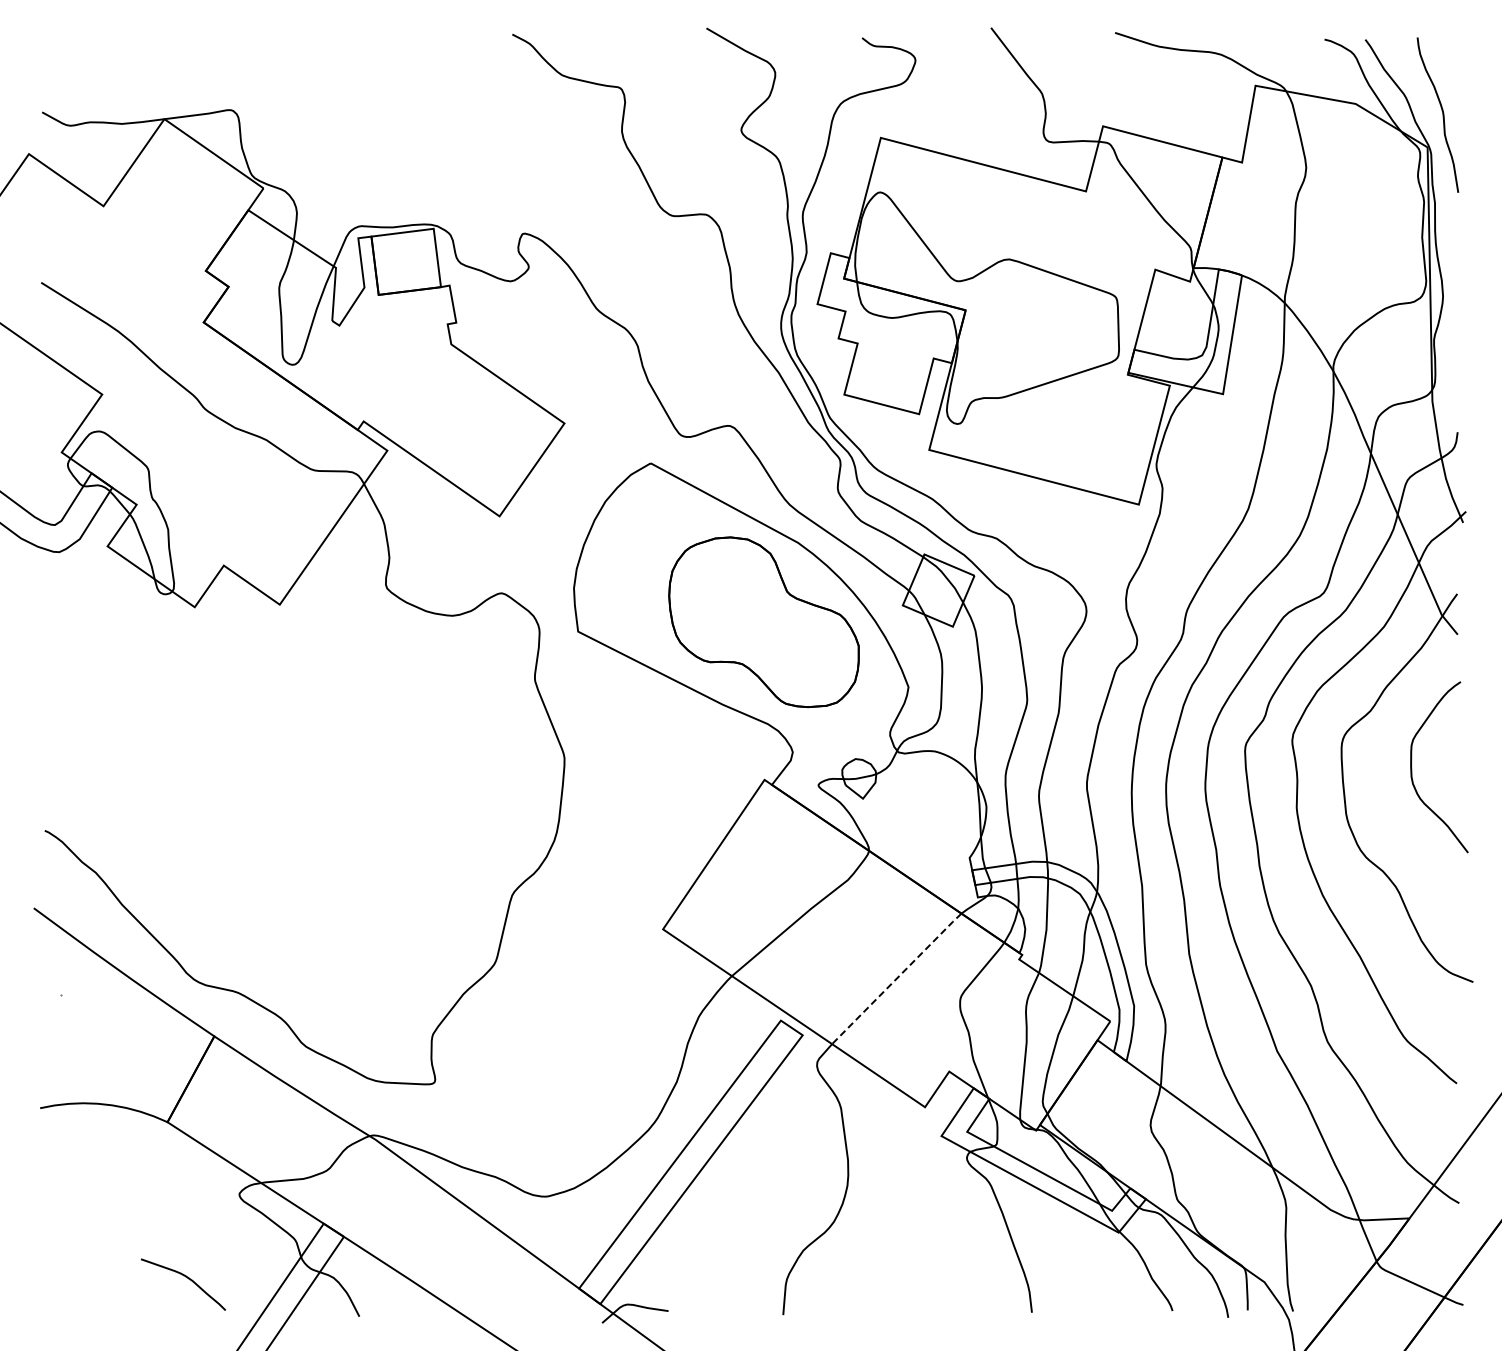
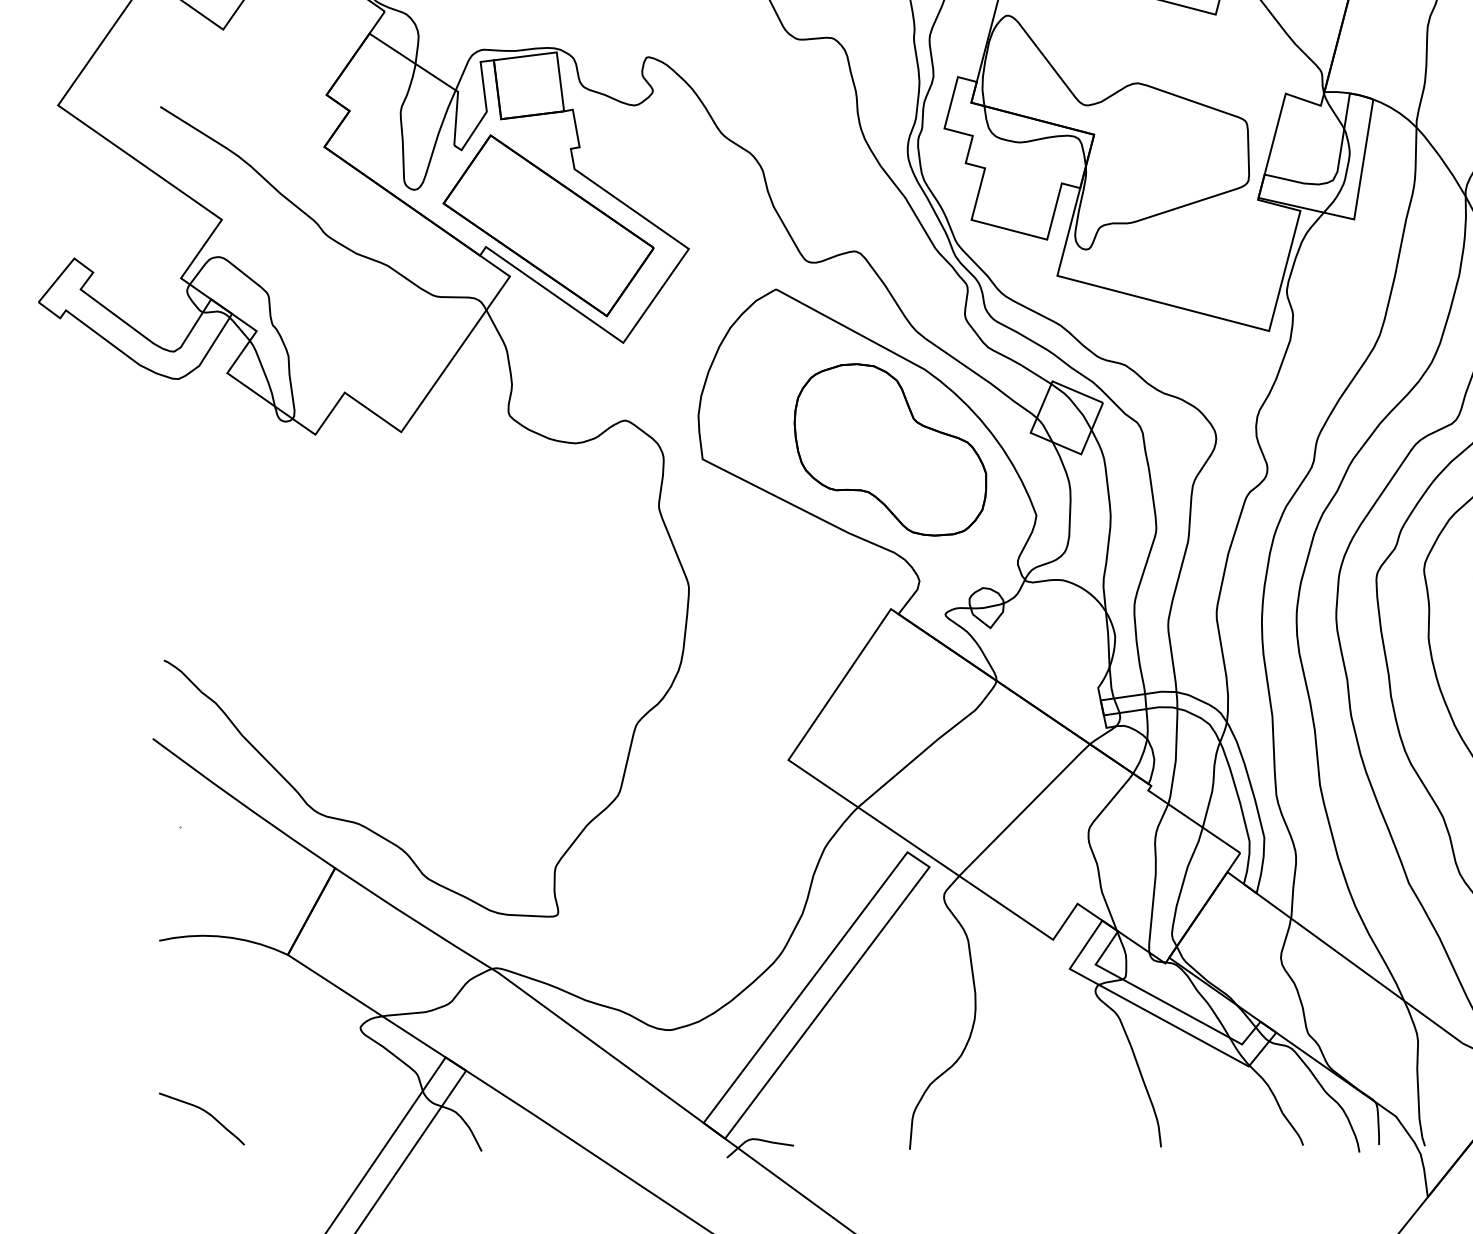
part: (425, 399) -> (548, 224), added
line: (897, 978) -> (1025, 809), dashed -> solid
curve: (188, 1279) -> (207, 1113), moved

